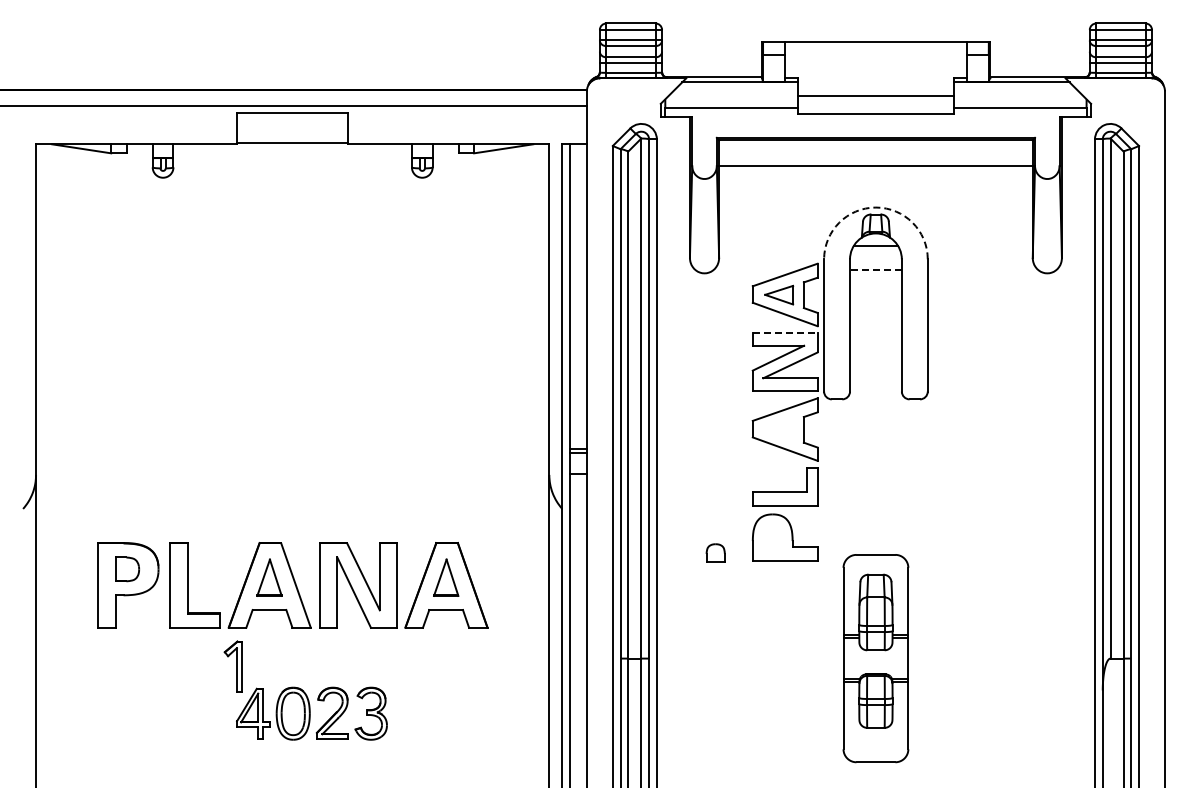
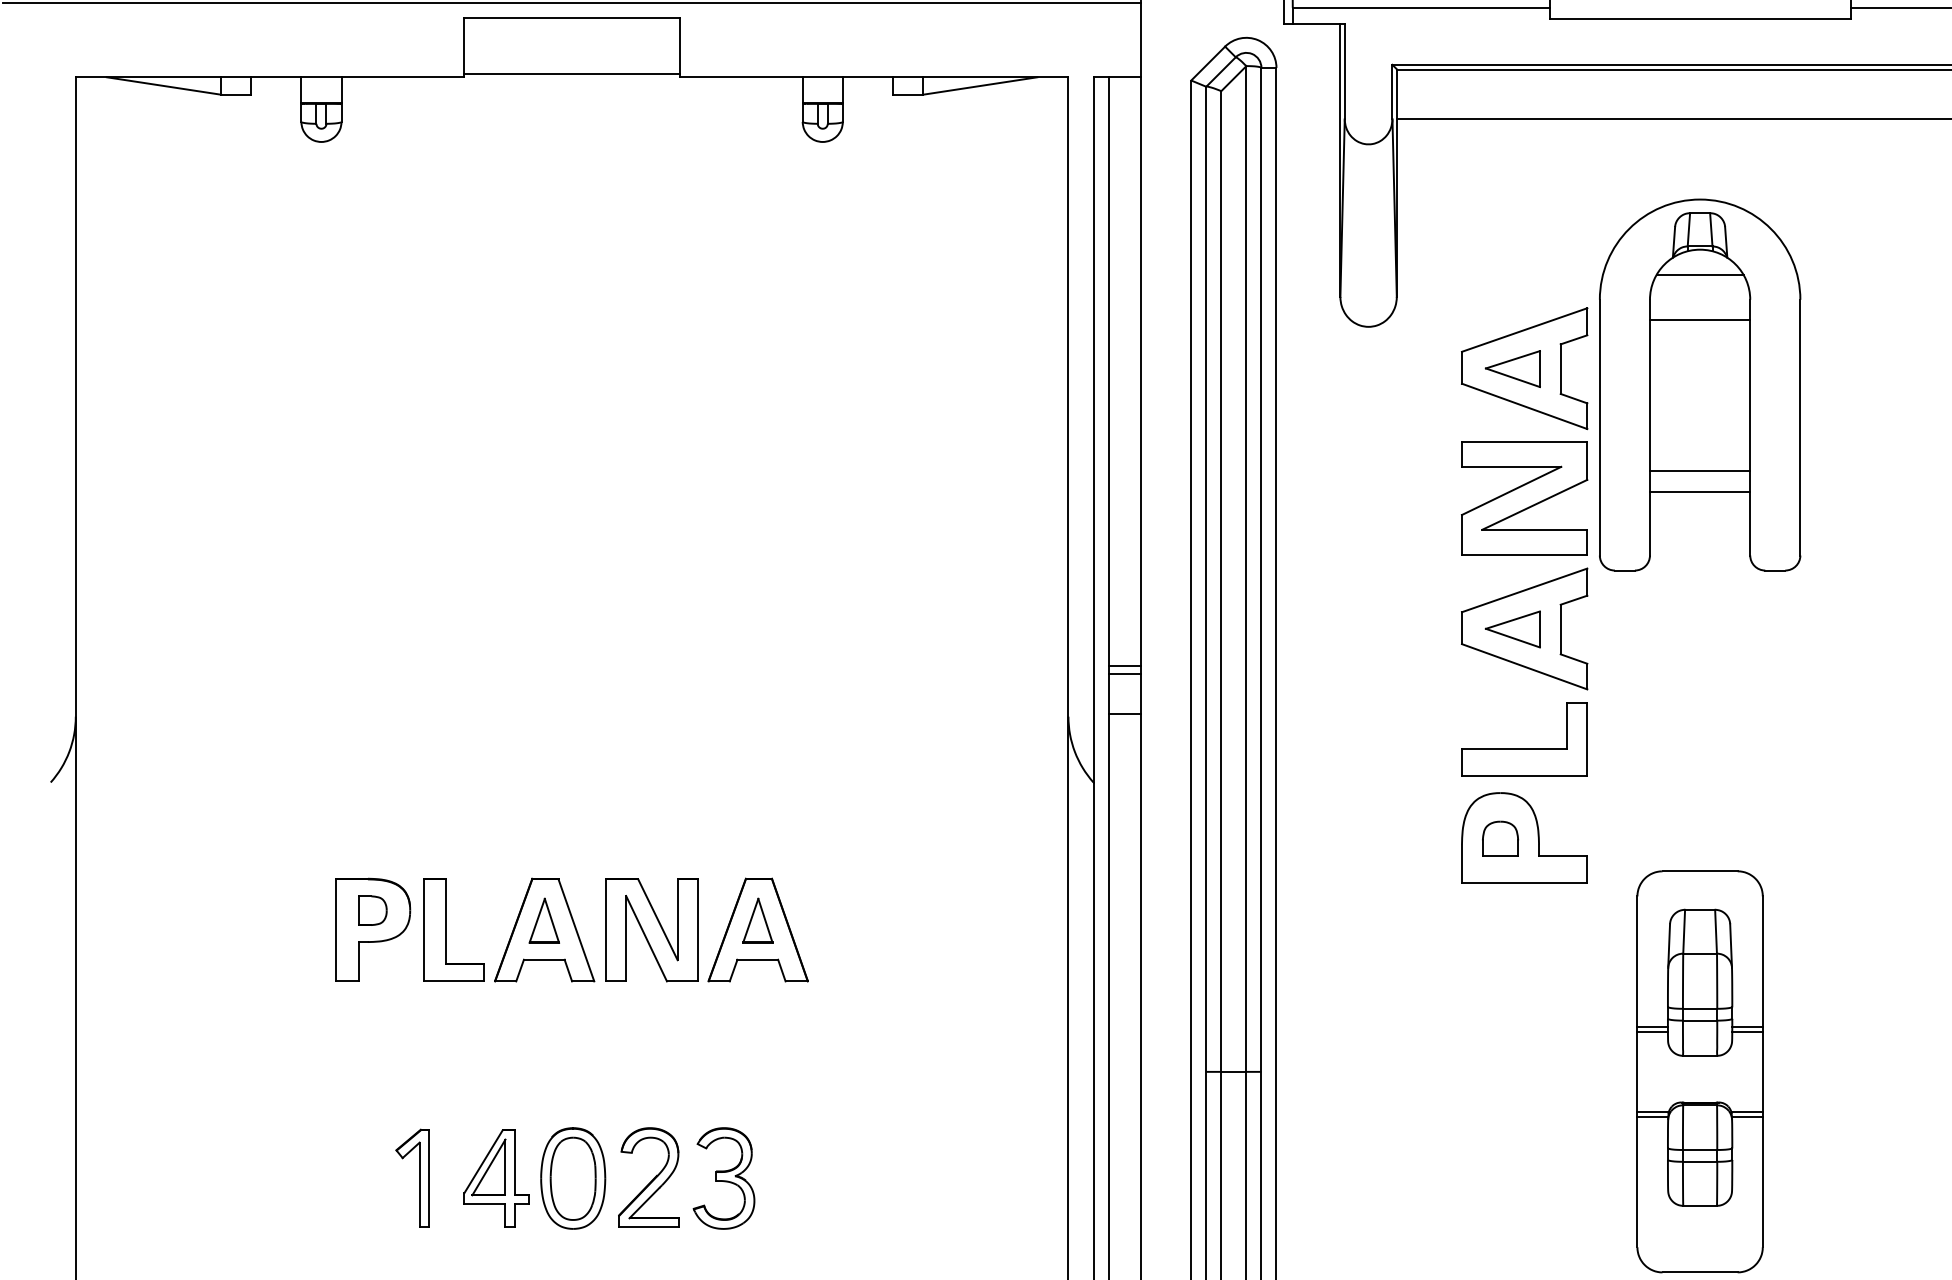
arc: (875, 207) -> (1699, 199), dashed -> solid
line: (875, 269) -> (1699, 319), dashed -> solid
line: (785, 332) -> (1525, 441), dashed -> solid
line: (875, 347) -> (1699, 470), added
line: (875, 358) -> (1699, 491), added
part: (779, 429) -> (1513, 628), added
part: (715, 552) -> (1500, 837), moved
part: (292, 584) -> (571, 928), size x0.62
part: (232, 666) -> (411, 1178), moved

